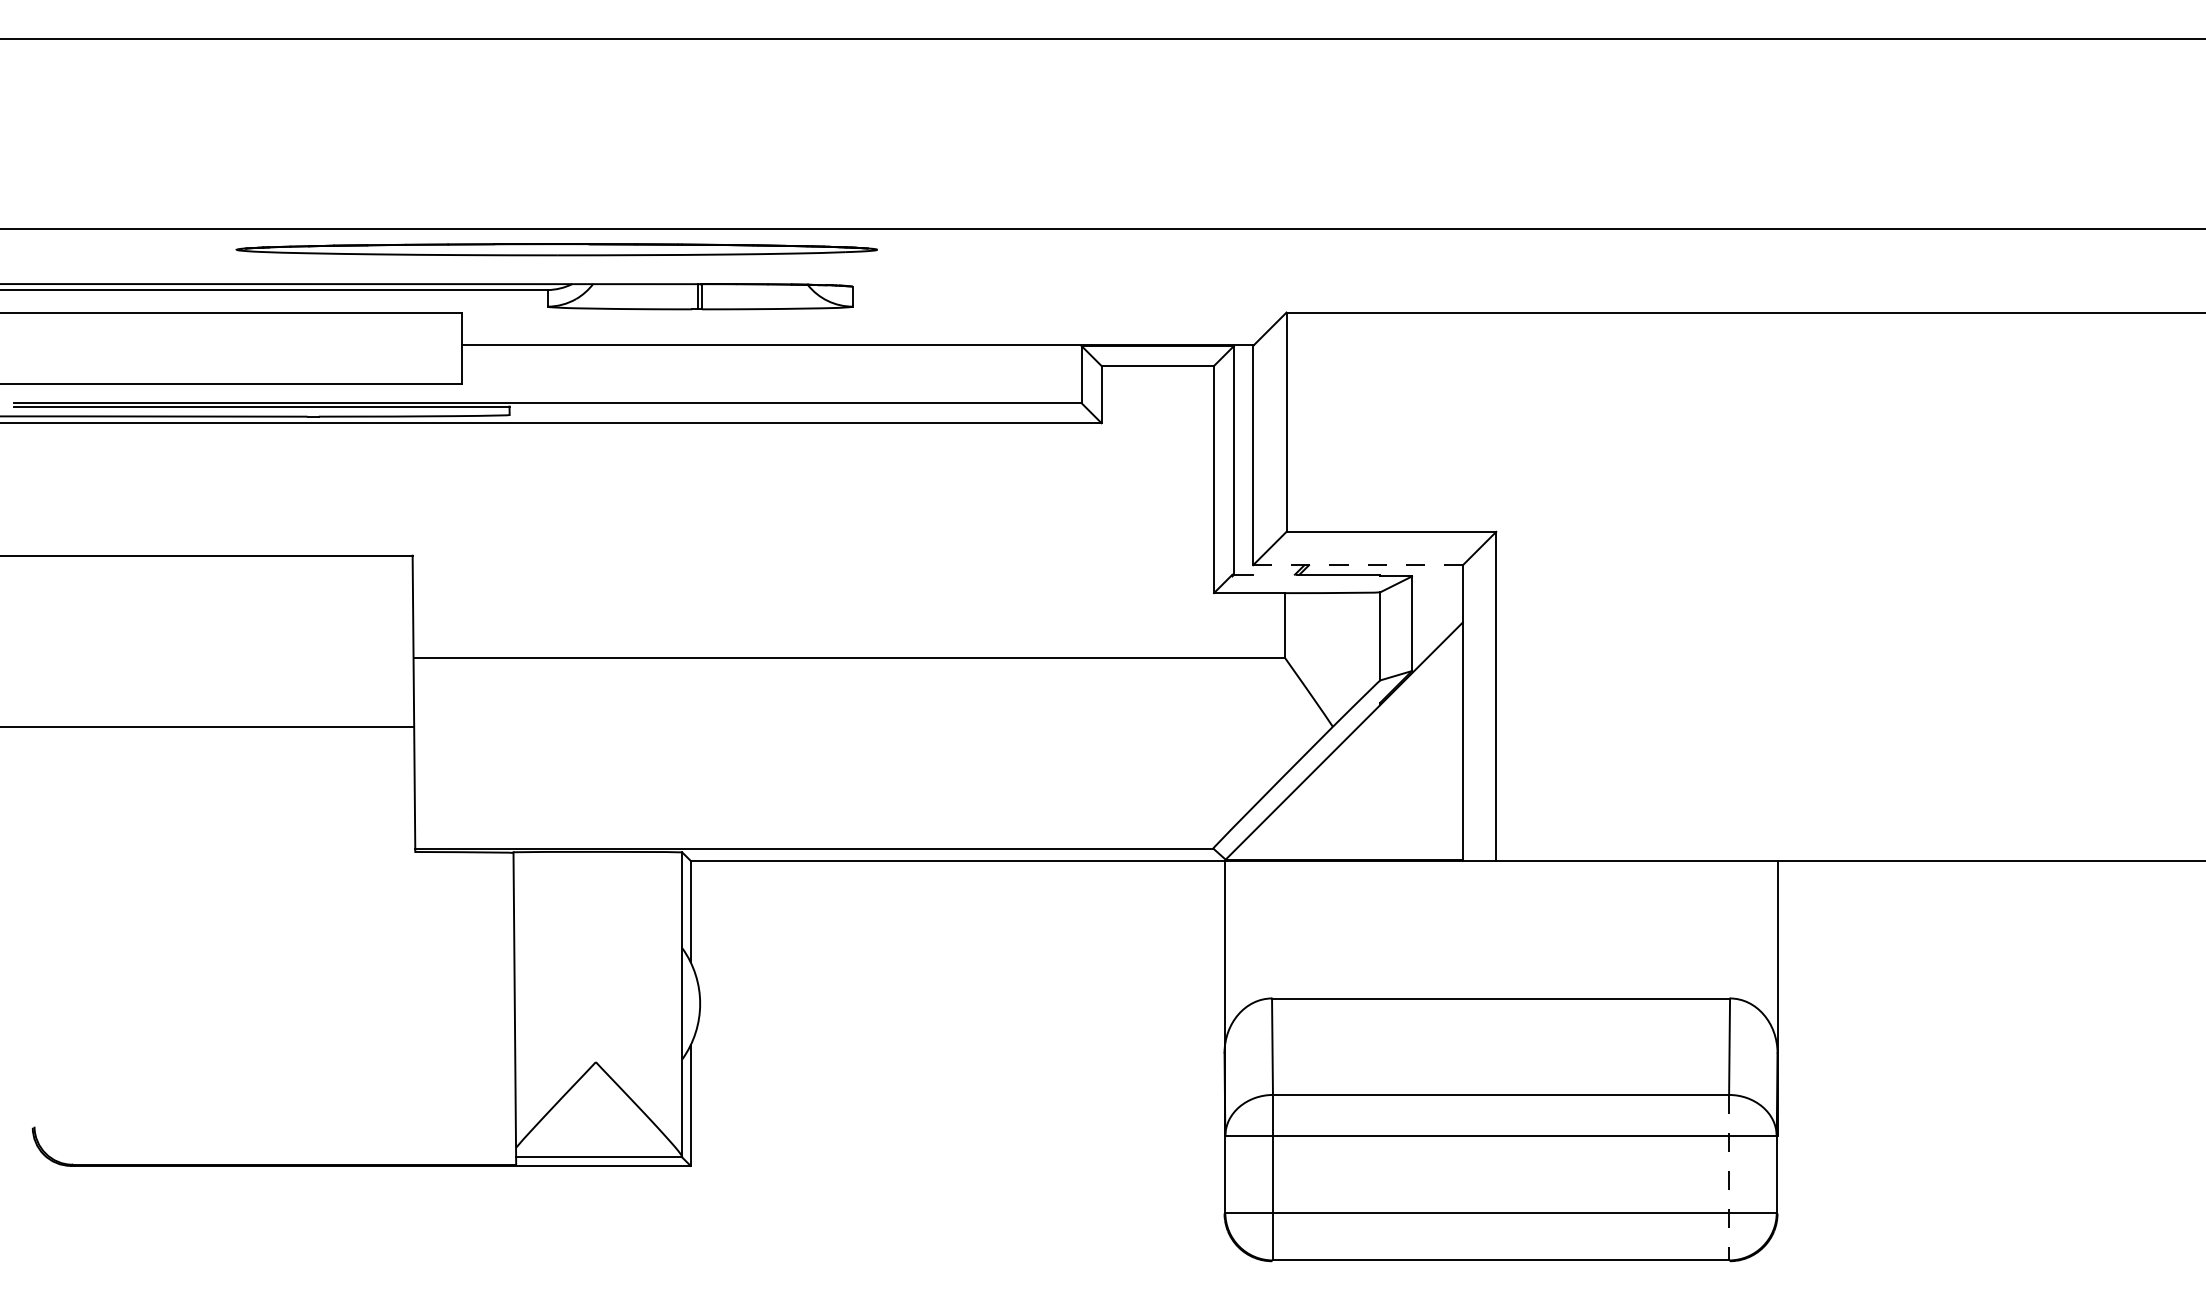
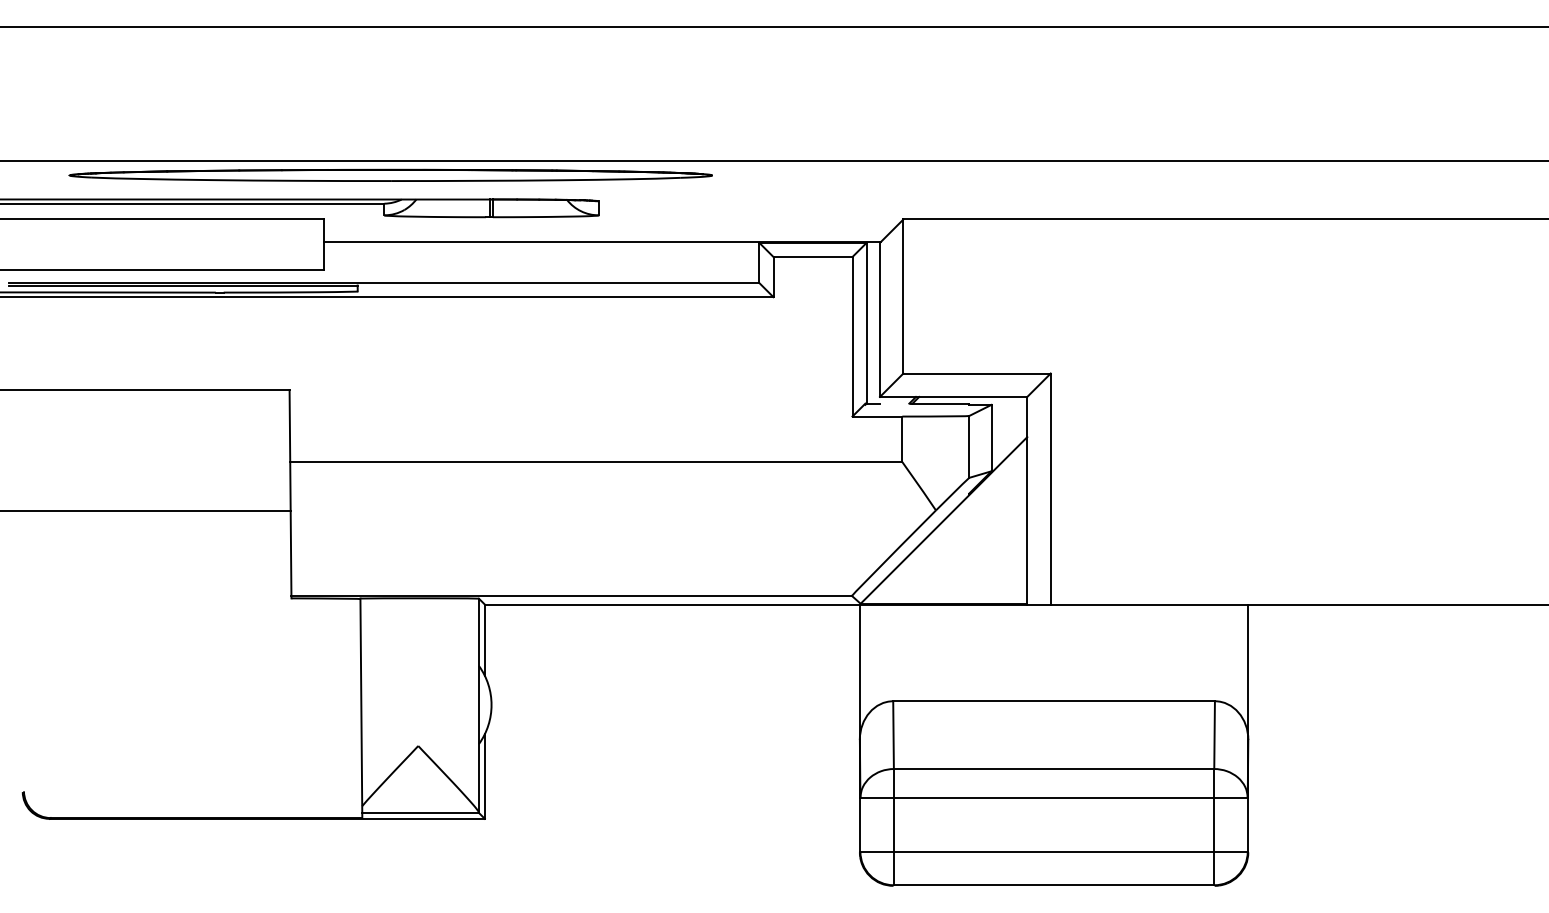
part: (556, 249) -> (390, 175), size x1.43
line: (1358, 565) -> (953, 397), dashed -> solid
line: (1729, 1177) -> (1214, 827), dashed -> solid

